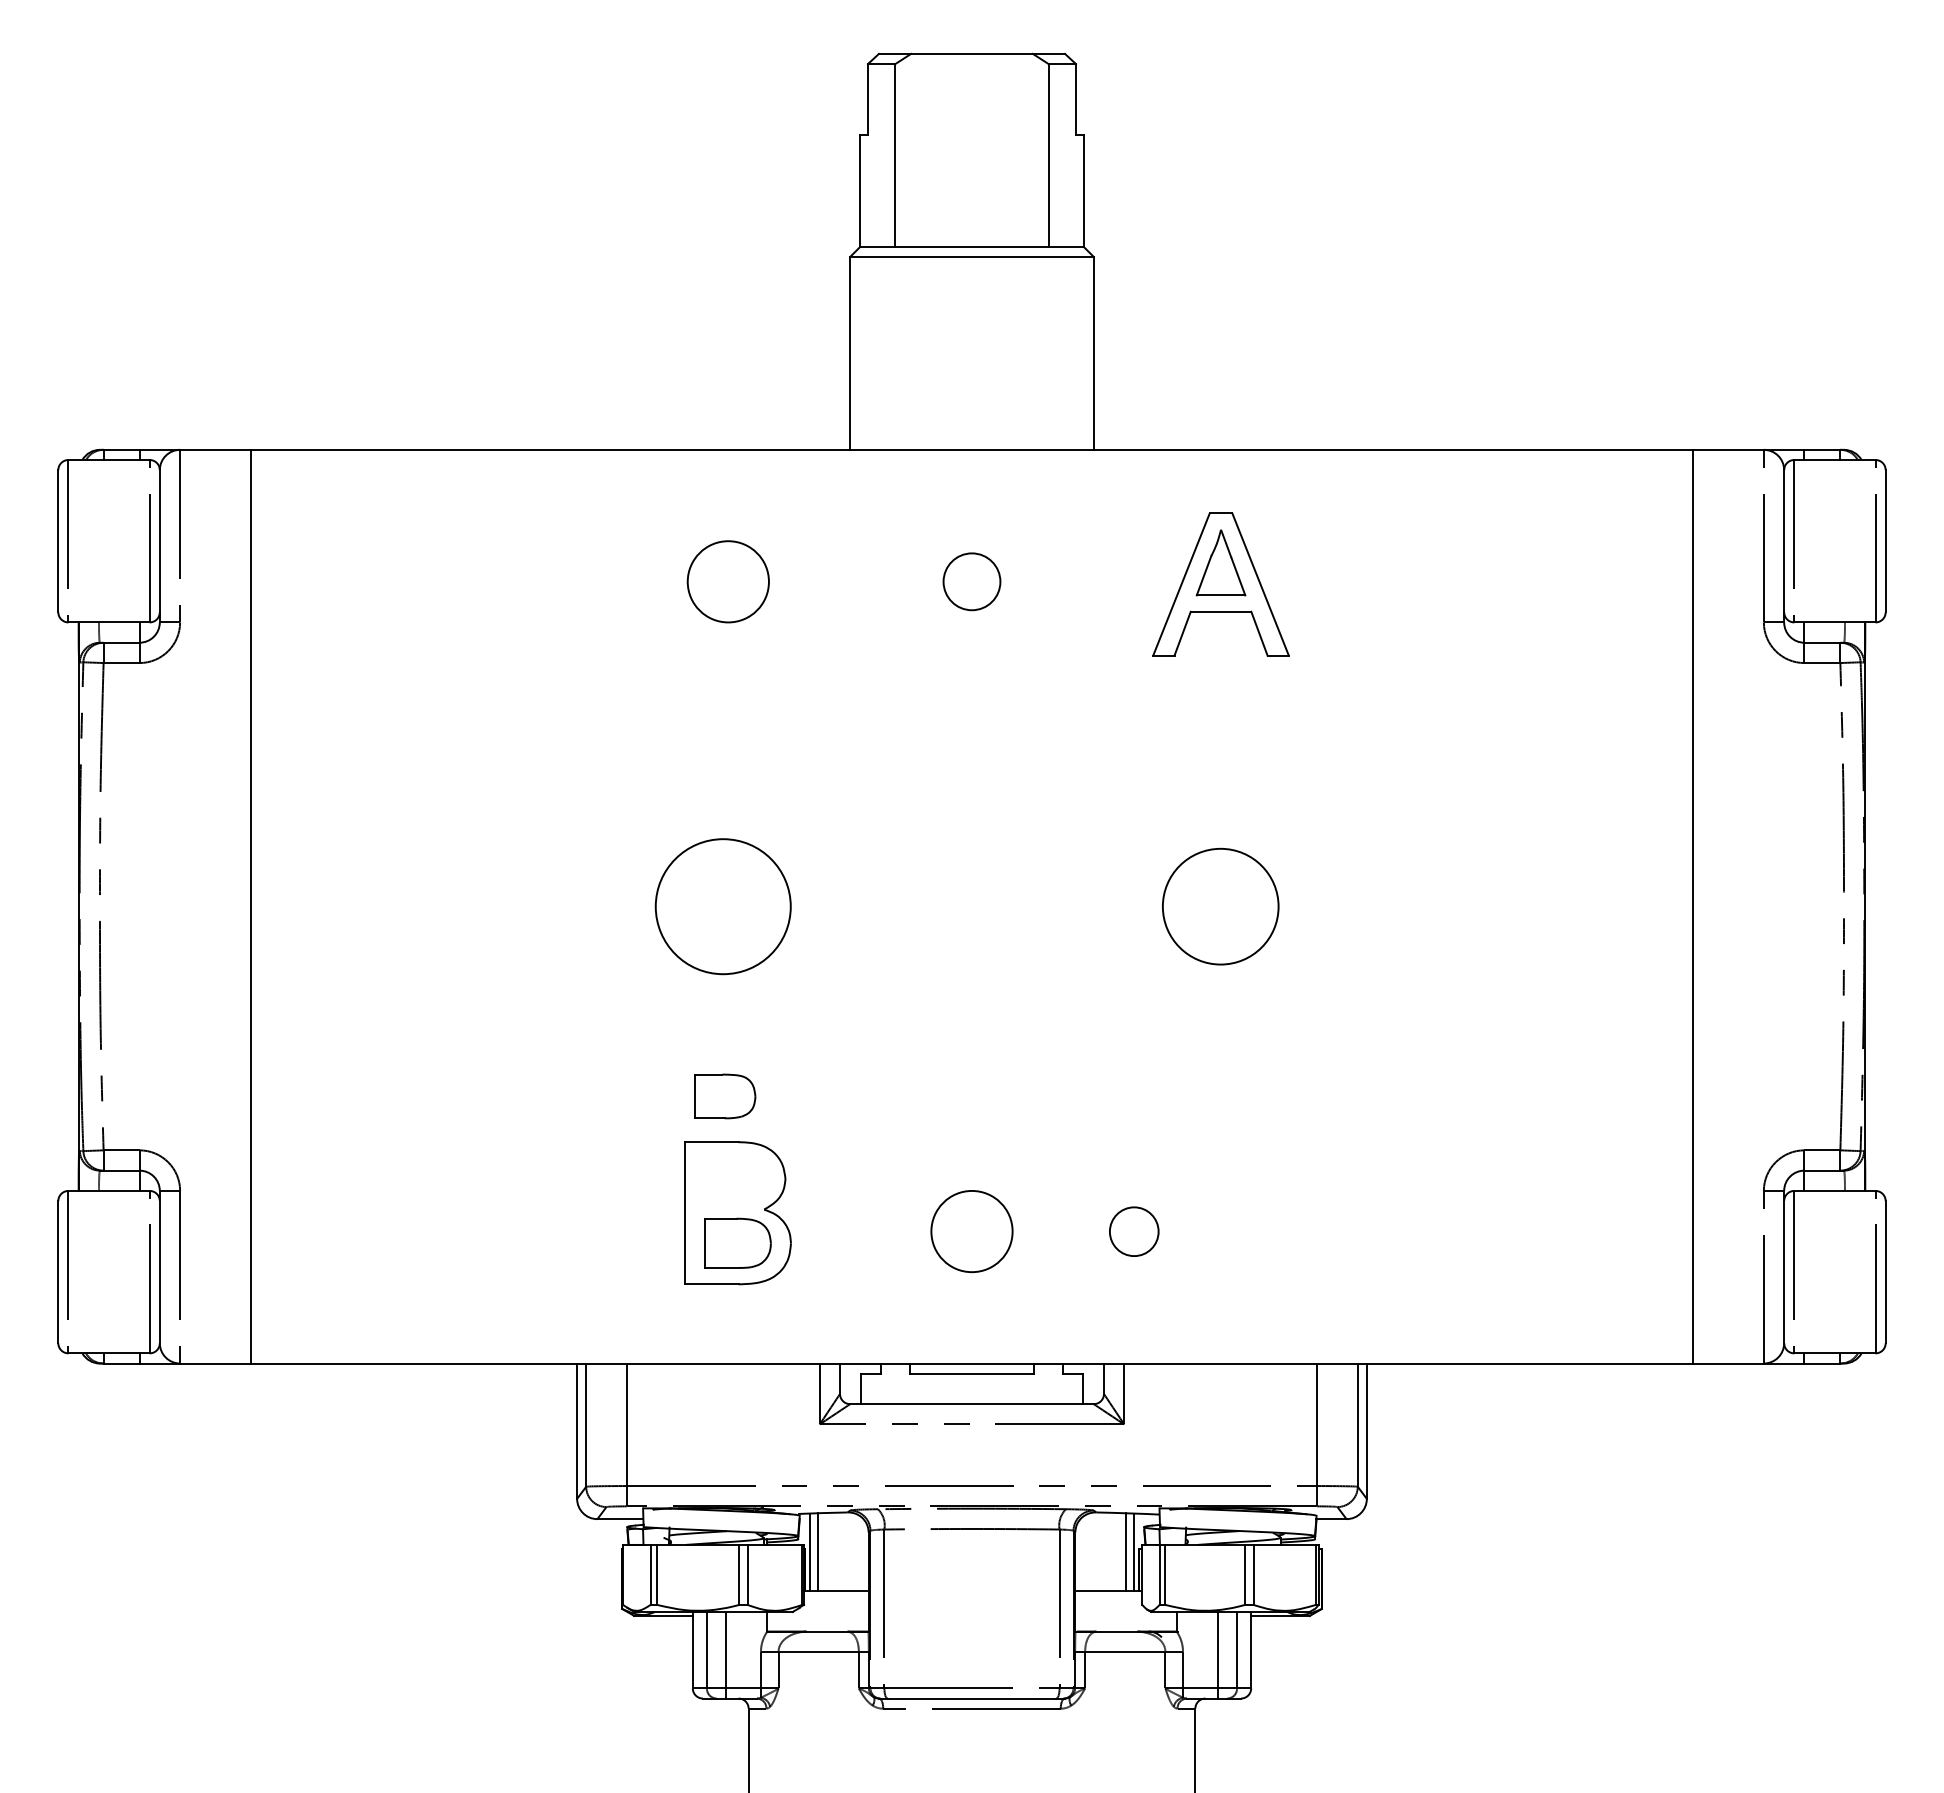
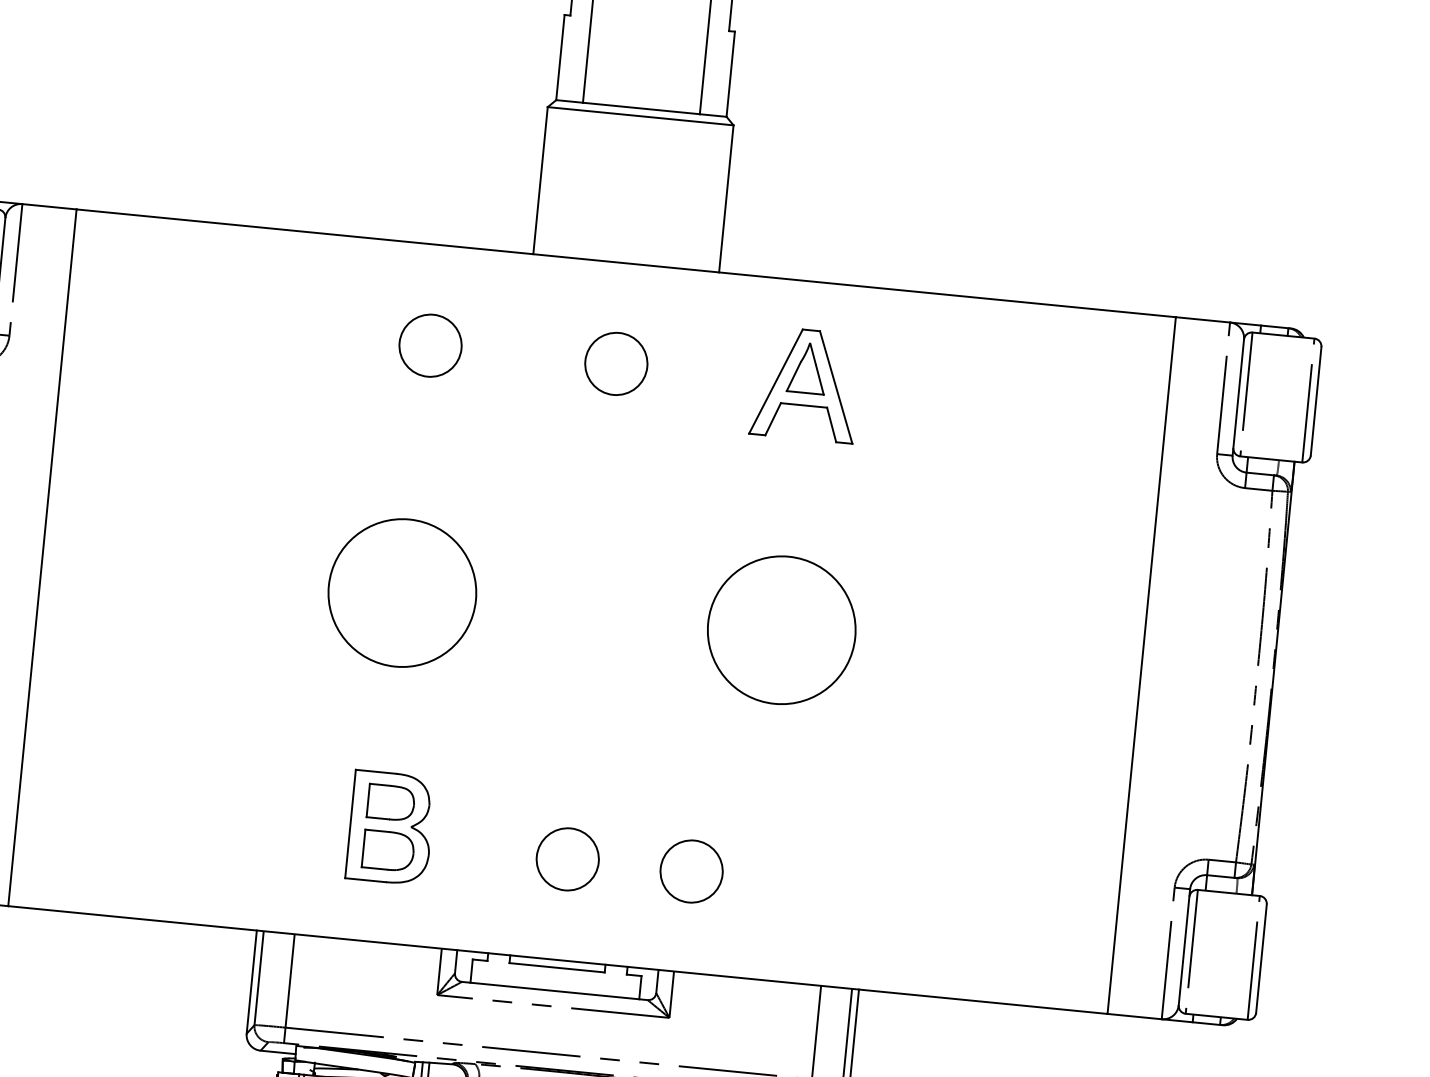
circle: (971, 581) -> (616, 363), size x1.43
circle: (722, 906) -> (401, 592), size x1.43
circle: (1220, 906) -> (781, 630), size x1.67
part: (725, 1096) -> (391, 802), moved
circle: (1133, 1231) -> (690, 871), size x1.67

